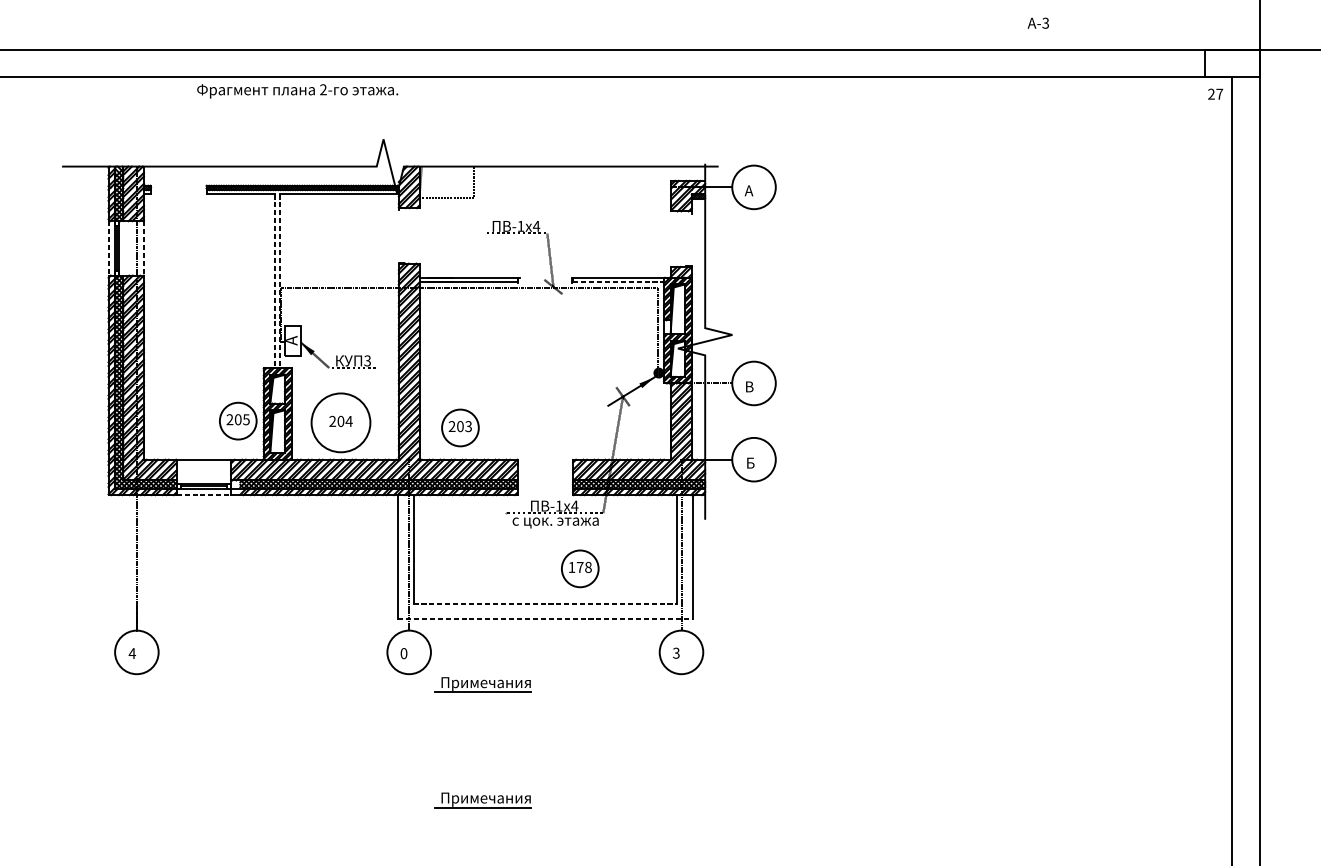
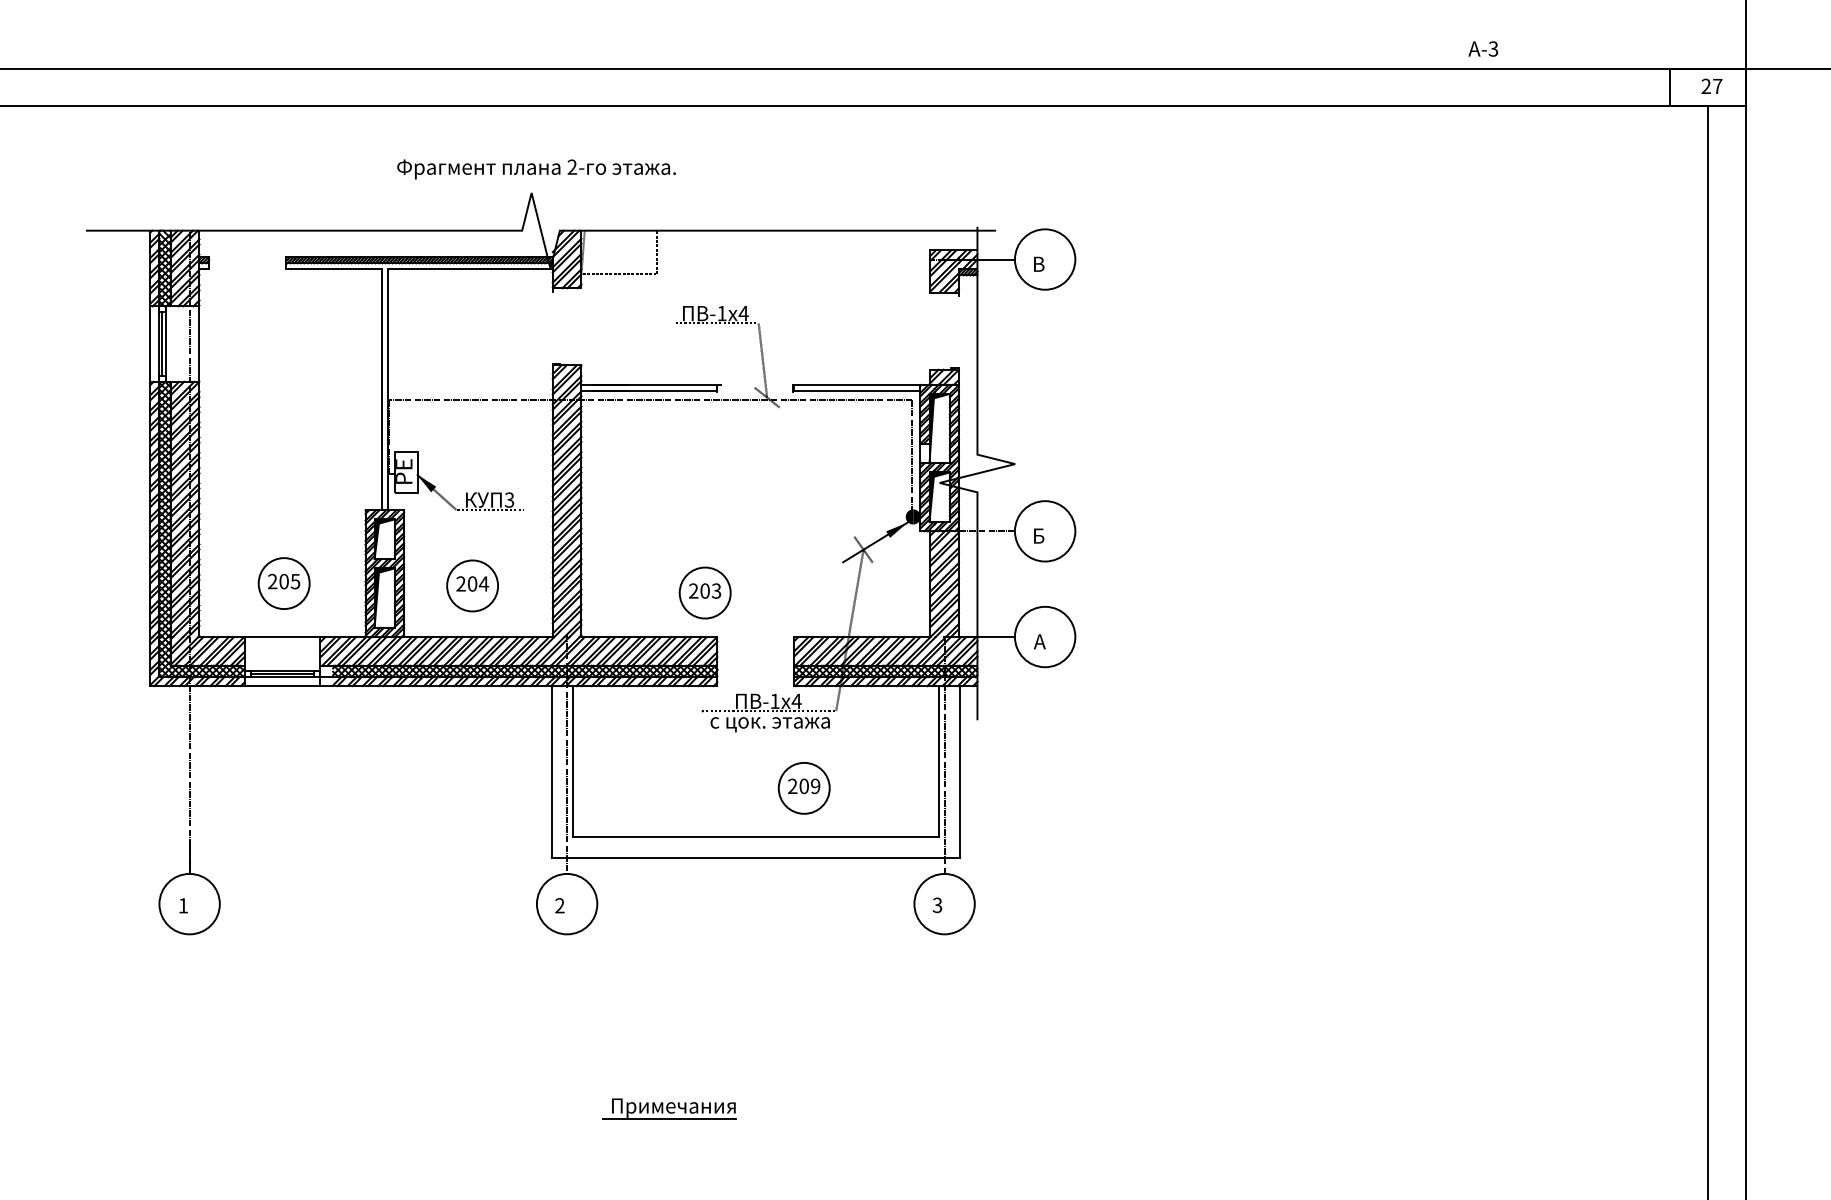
text: (1038, 22) -> (1483, 48), moved
text: (297, 91) -> (536, 169), moved
text: (1215, 93) -> (1711, 85), moved
text: (749, 190) -> (1038, 263), А -> В
line: (108, 248) -> (150, 344), dashed -> solid
line: (143, 248) -> (199, 344), dashed -> solid
line: (275, 281) -> (381, 390), dashed -> solid
line: (279, 281) -> (387, 390), dashed -> solid
line: (618, 281) -> (857, 390), dashed -> solid
text: (291, 340) -> (404, 471), А -> РЕ
text: (750, 385) -> (1040, 534), В -> Б
part: (237, 421) -> (283, 583), moved
circle: (340, 422) -> (472, 585), size x0.62
part: (459, 427) -> (704, 592), moved
text: (749, 462) -> (1039, 641), Б -> А
line: (203, 495) -> (282, 686), dashed -> solid
text: (580, 567) -> (804, 786), 178 -> 209
line: (545, 603) -> (755, 836), dashed -> solid
line: (545, 619) -> (756, 858), dashed -> solid
text: (132, 653) -> (183, 905), 4 -> 1
text: (403, 653) -> (559, 905), 0 -> 2
part: (483, 684) -> (669, 948), removed

